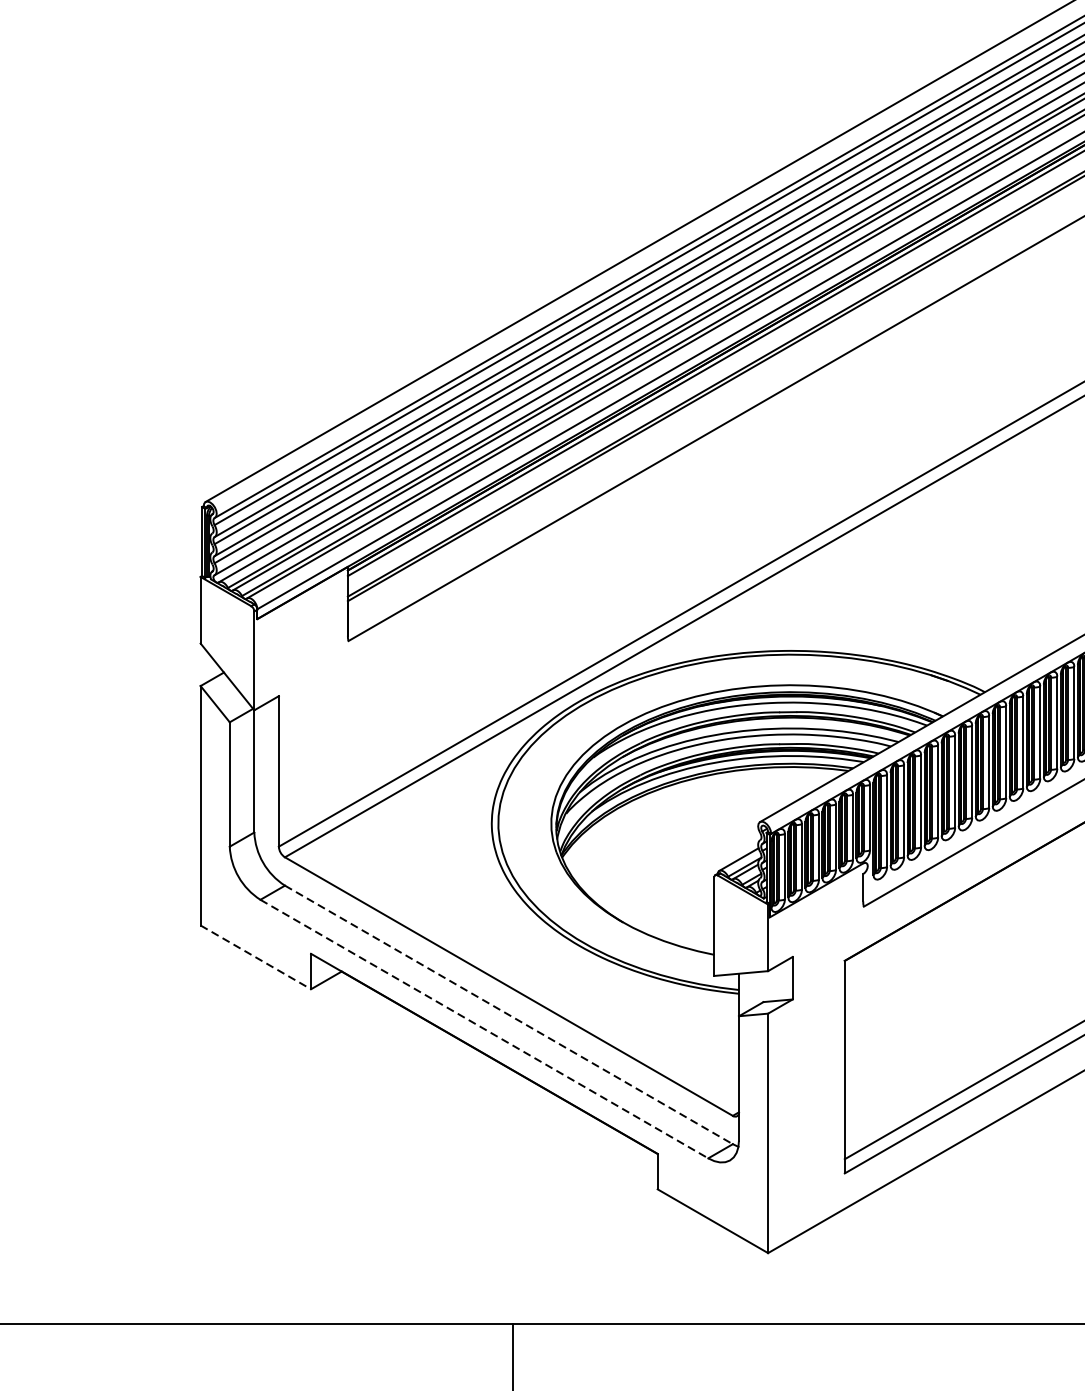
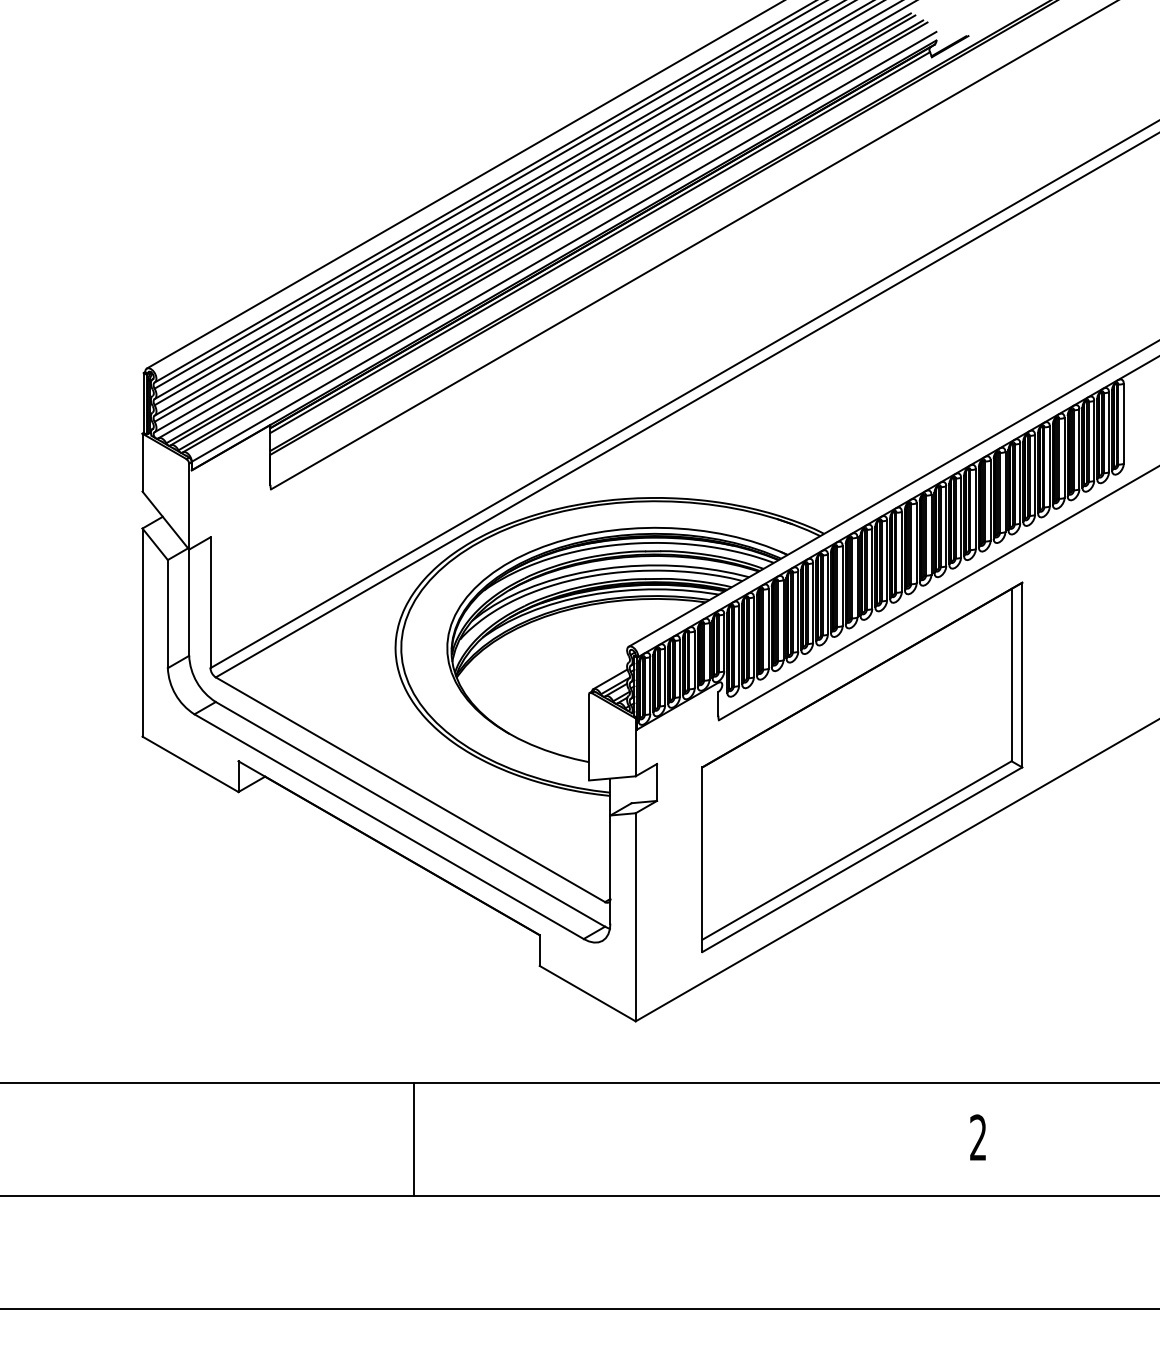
line: (255, 957) -> (190, 764), dashed -> solid
line: (508, 1015) -> (410, 814), dashed -> solid
line: (484, 1028) -> (389, 826), dashed -> solid

